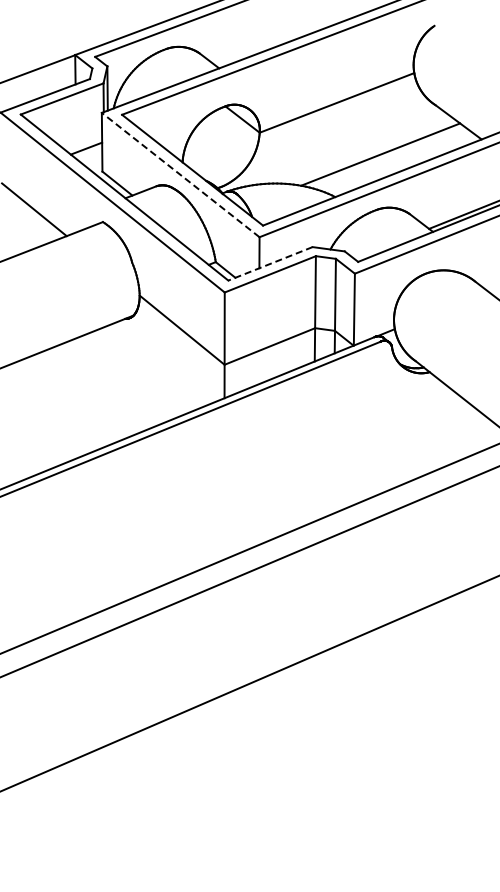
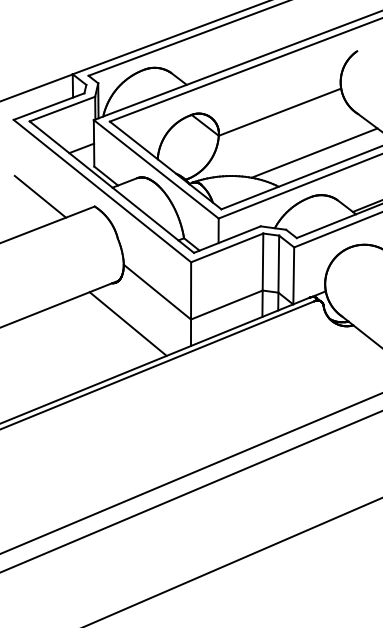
line: (180, 174) -> (156, 168), dashed -> solid
line: (270, 264) -> (227, 240), dashed -> solid
line: (144, 370) -> (127, 324), added

